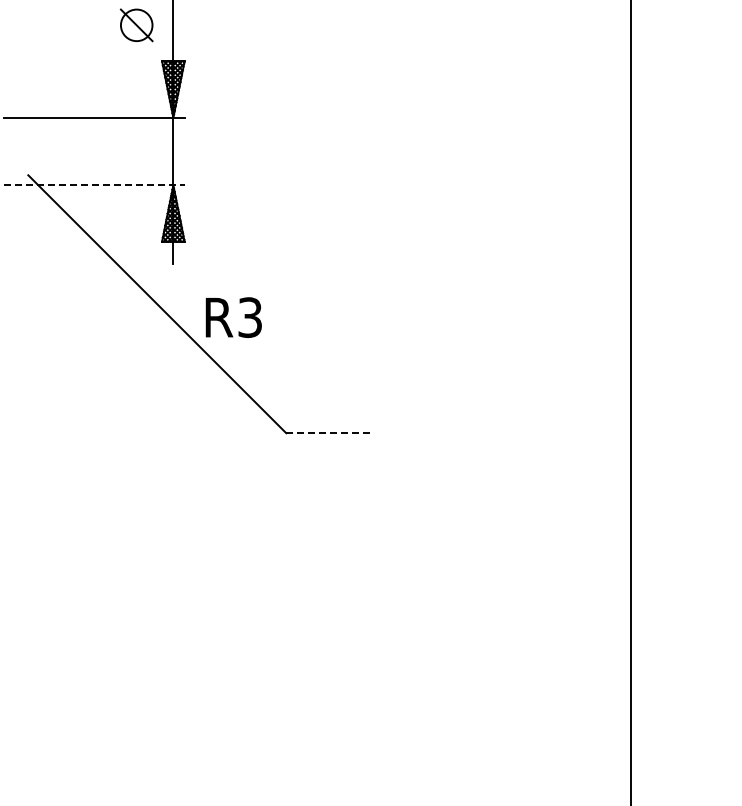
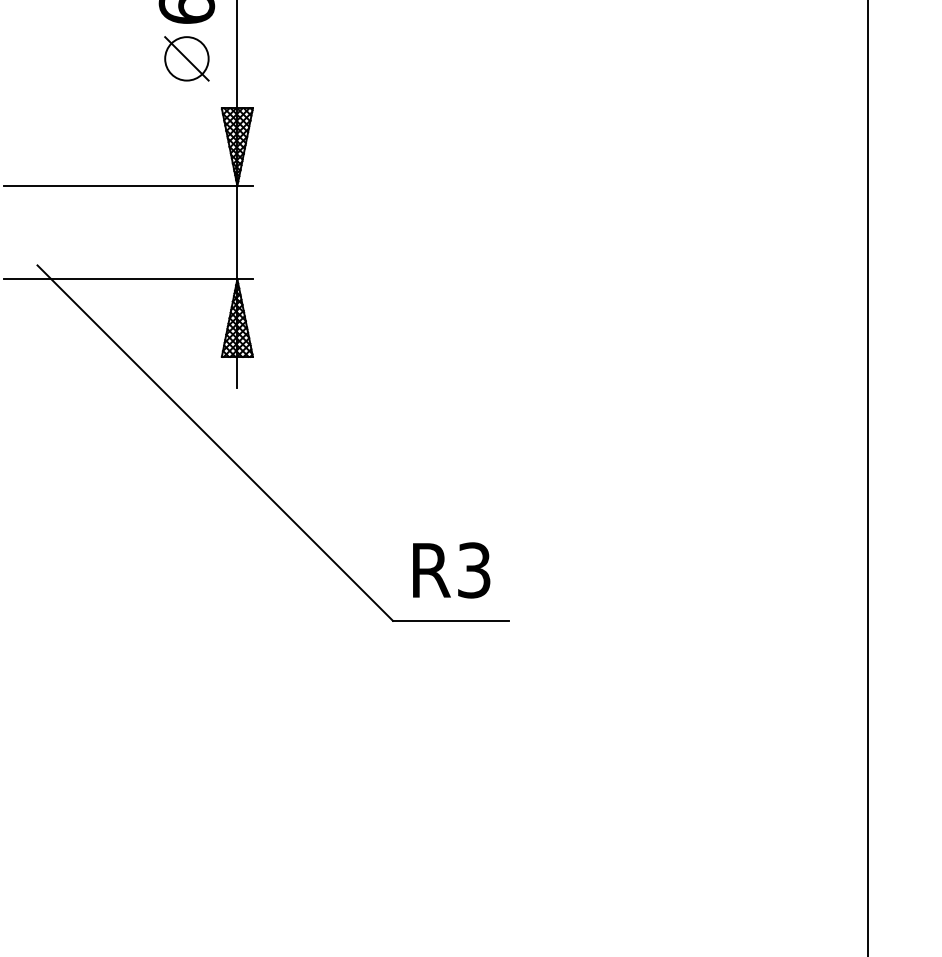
line: (94, 185) -> (128, 279), dashed -> solid
text: (233, 317) -> (451, 570), moved
line: (328, 433) -> (451, 621), dashed -> solid

